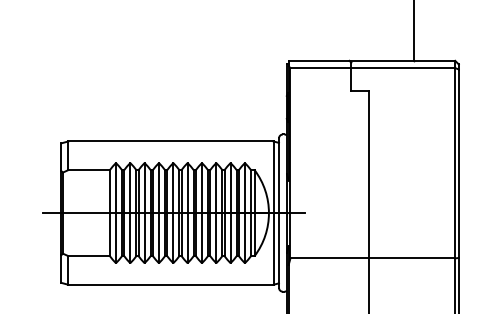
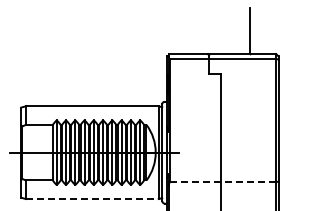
line: (373, 257) -> (223, 181), solid -> dashed
line: (171, 285) -> (92, 199), solid -> dashed

